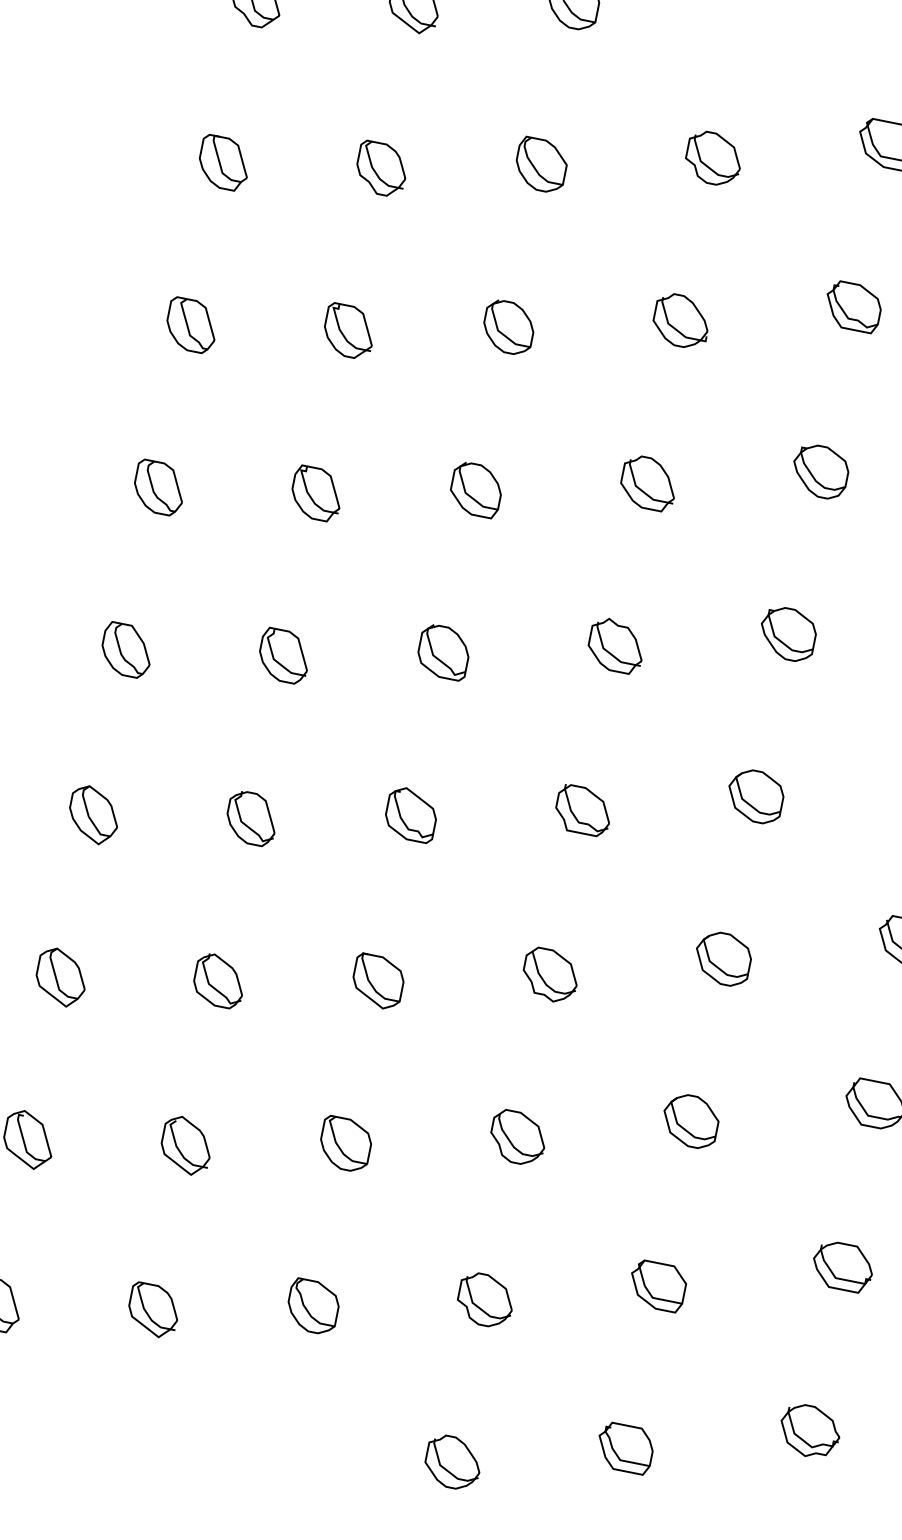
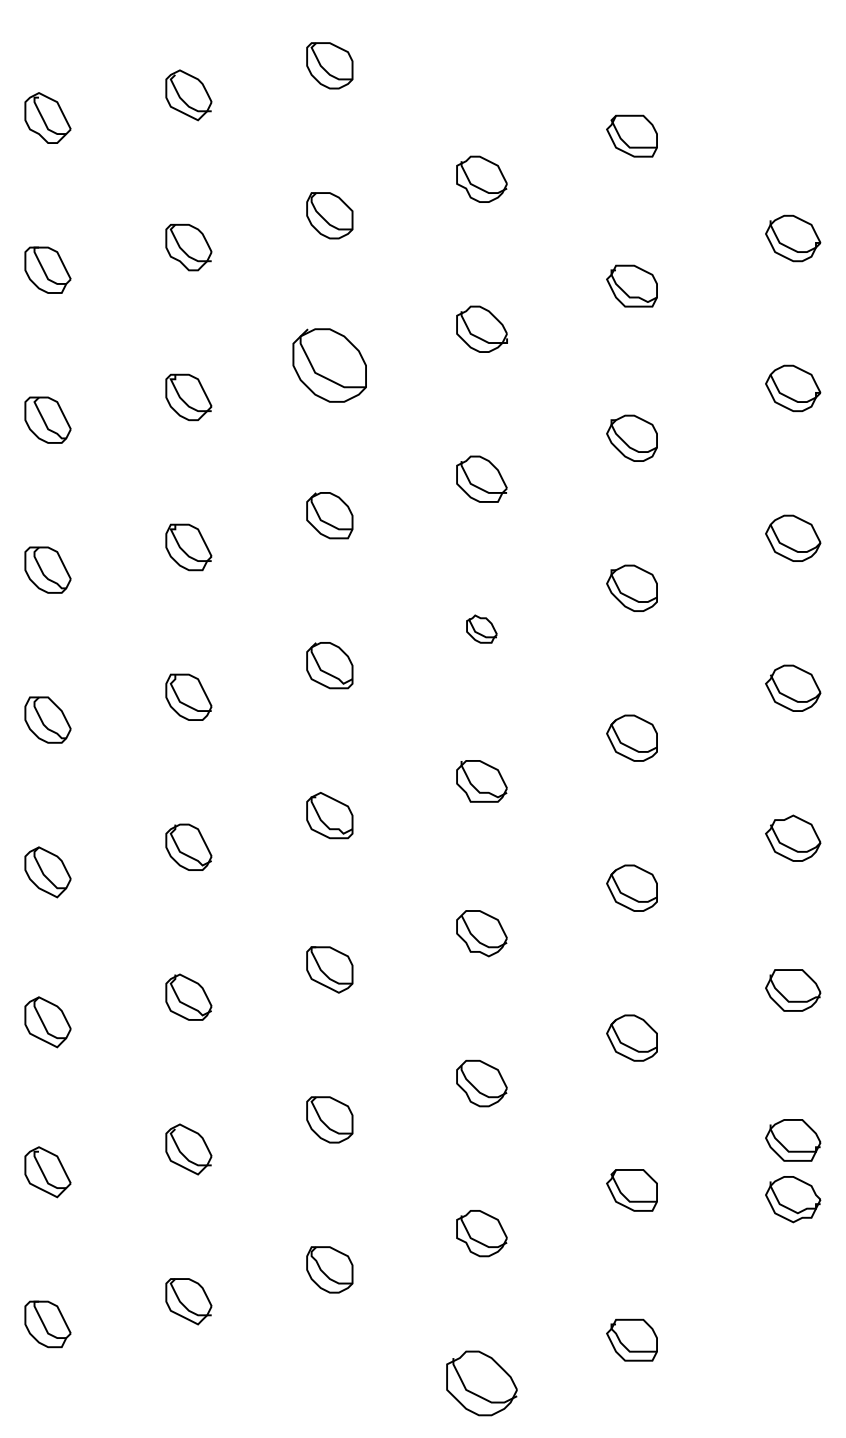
part: (508, 327) -> (329, 365), size x1.6
part: (616, 644) -> (481, 628), size x0.6
part: (810, 1431) -> (793, 1199), moved
part: (452, 1462) -> (481, 1383), size x1.4

